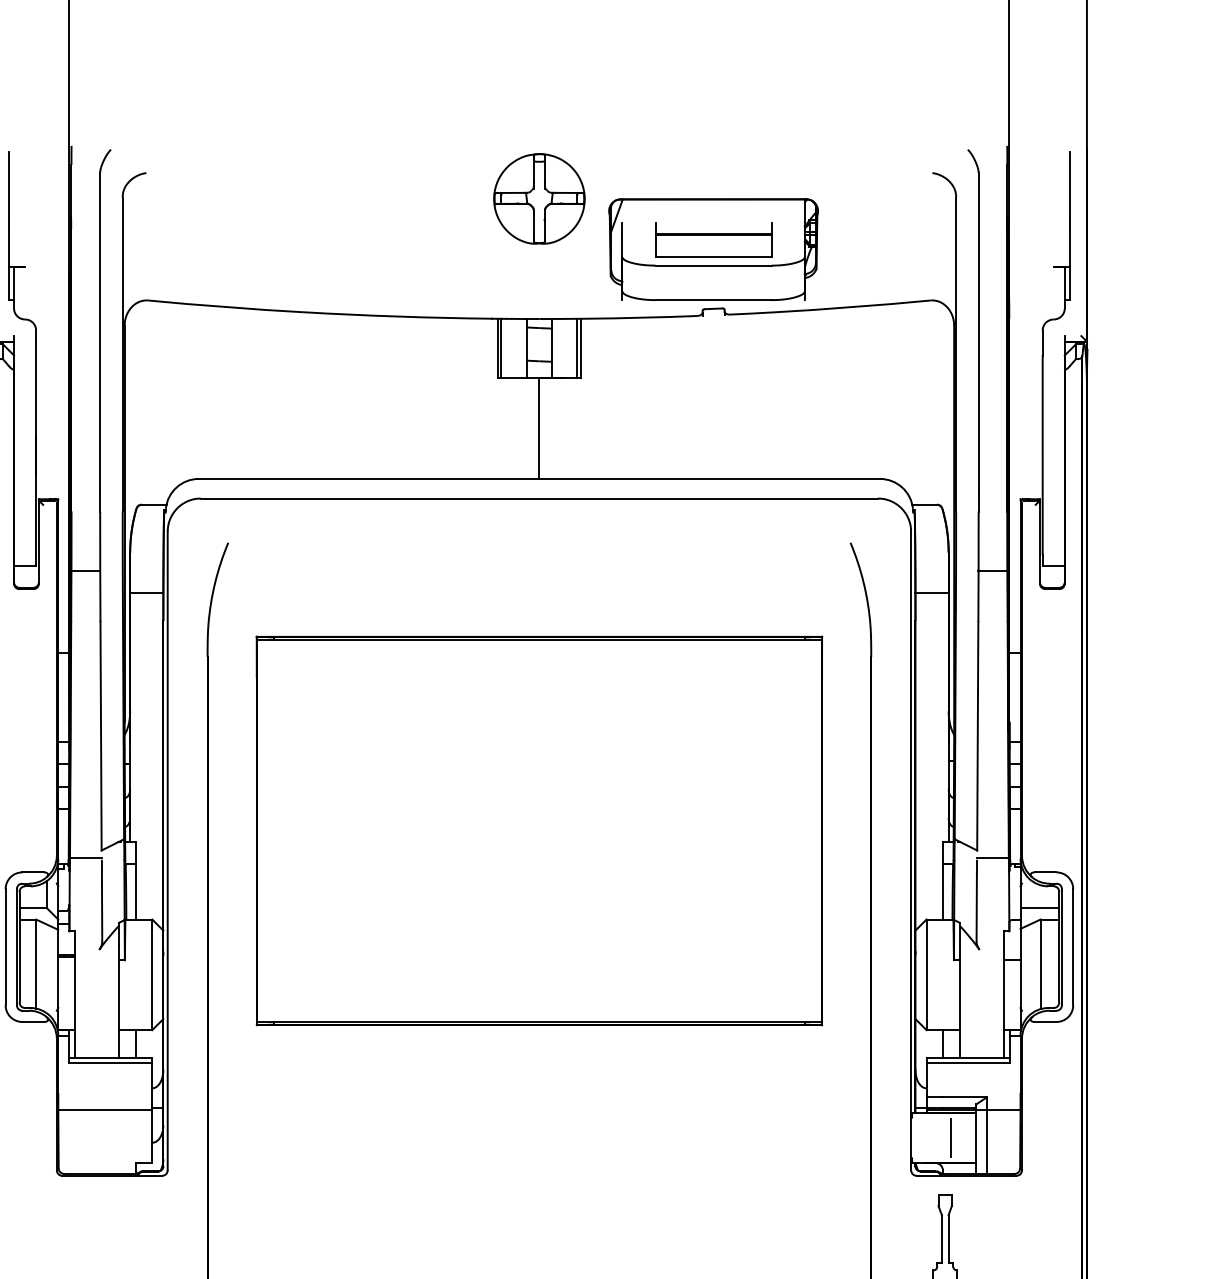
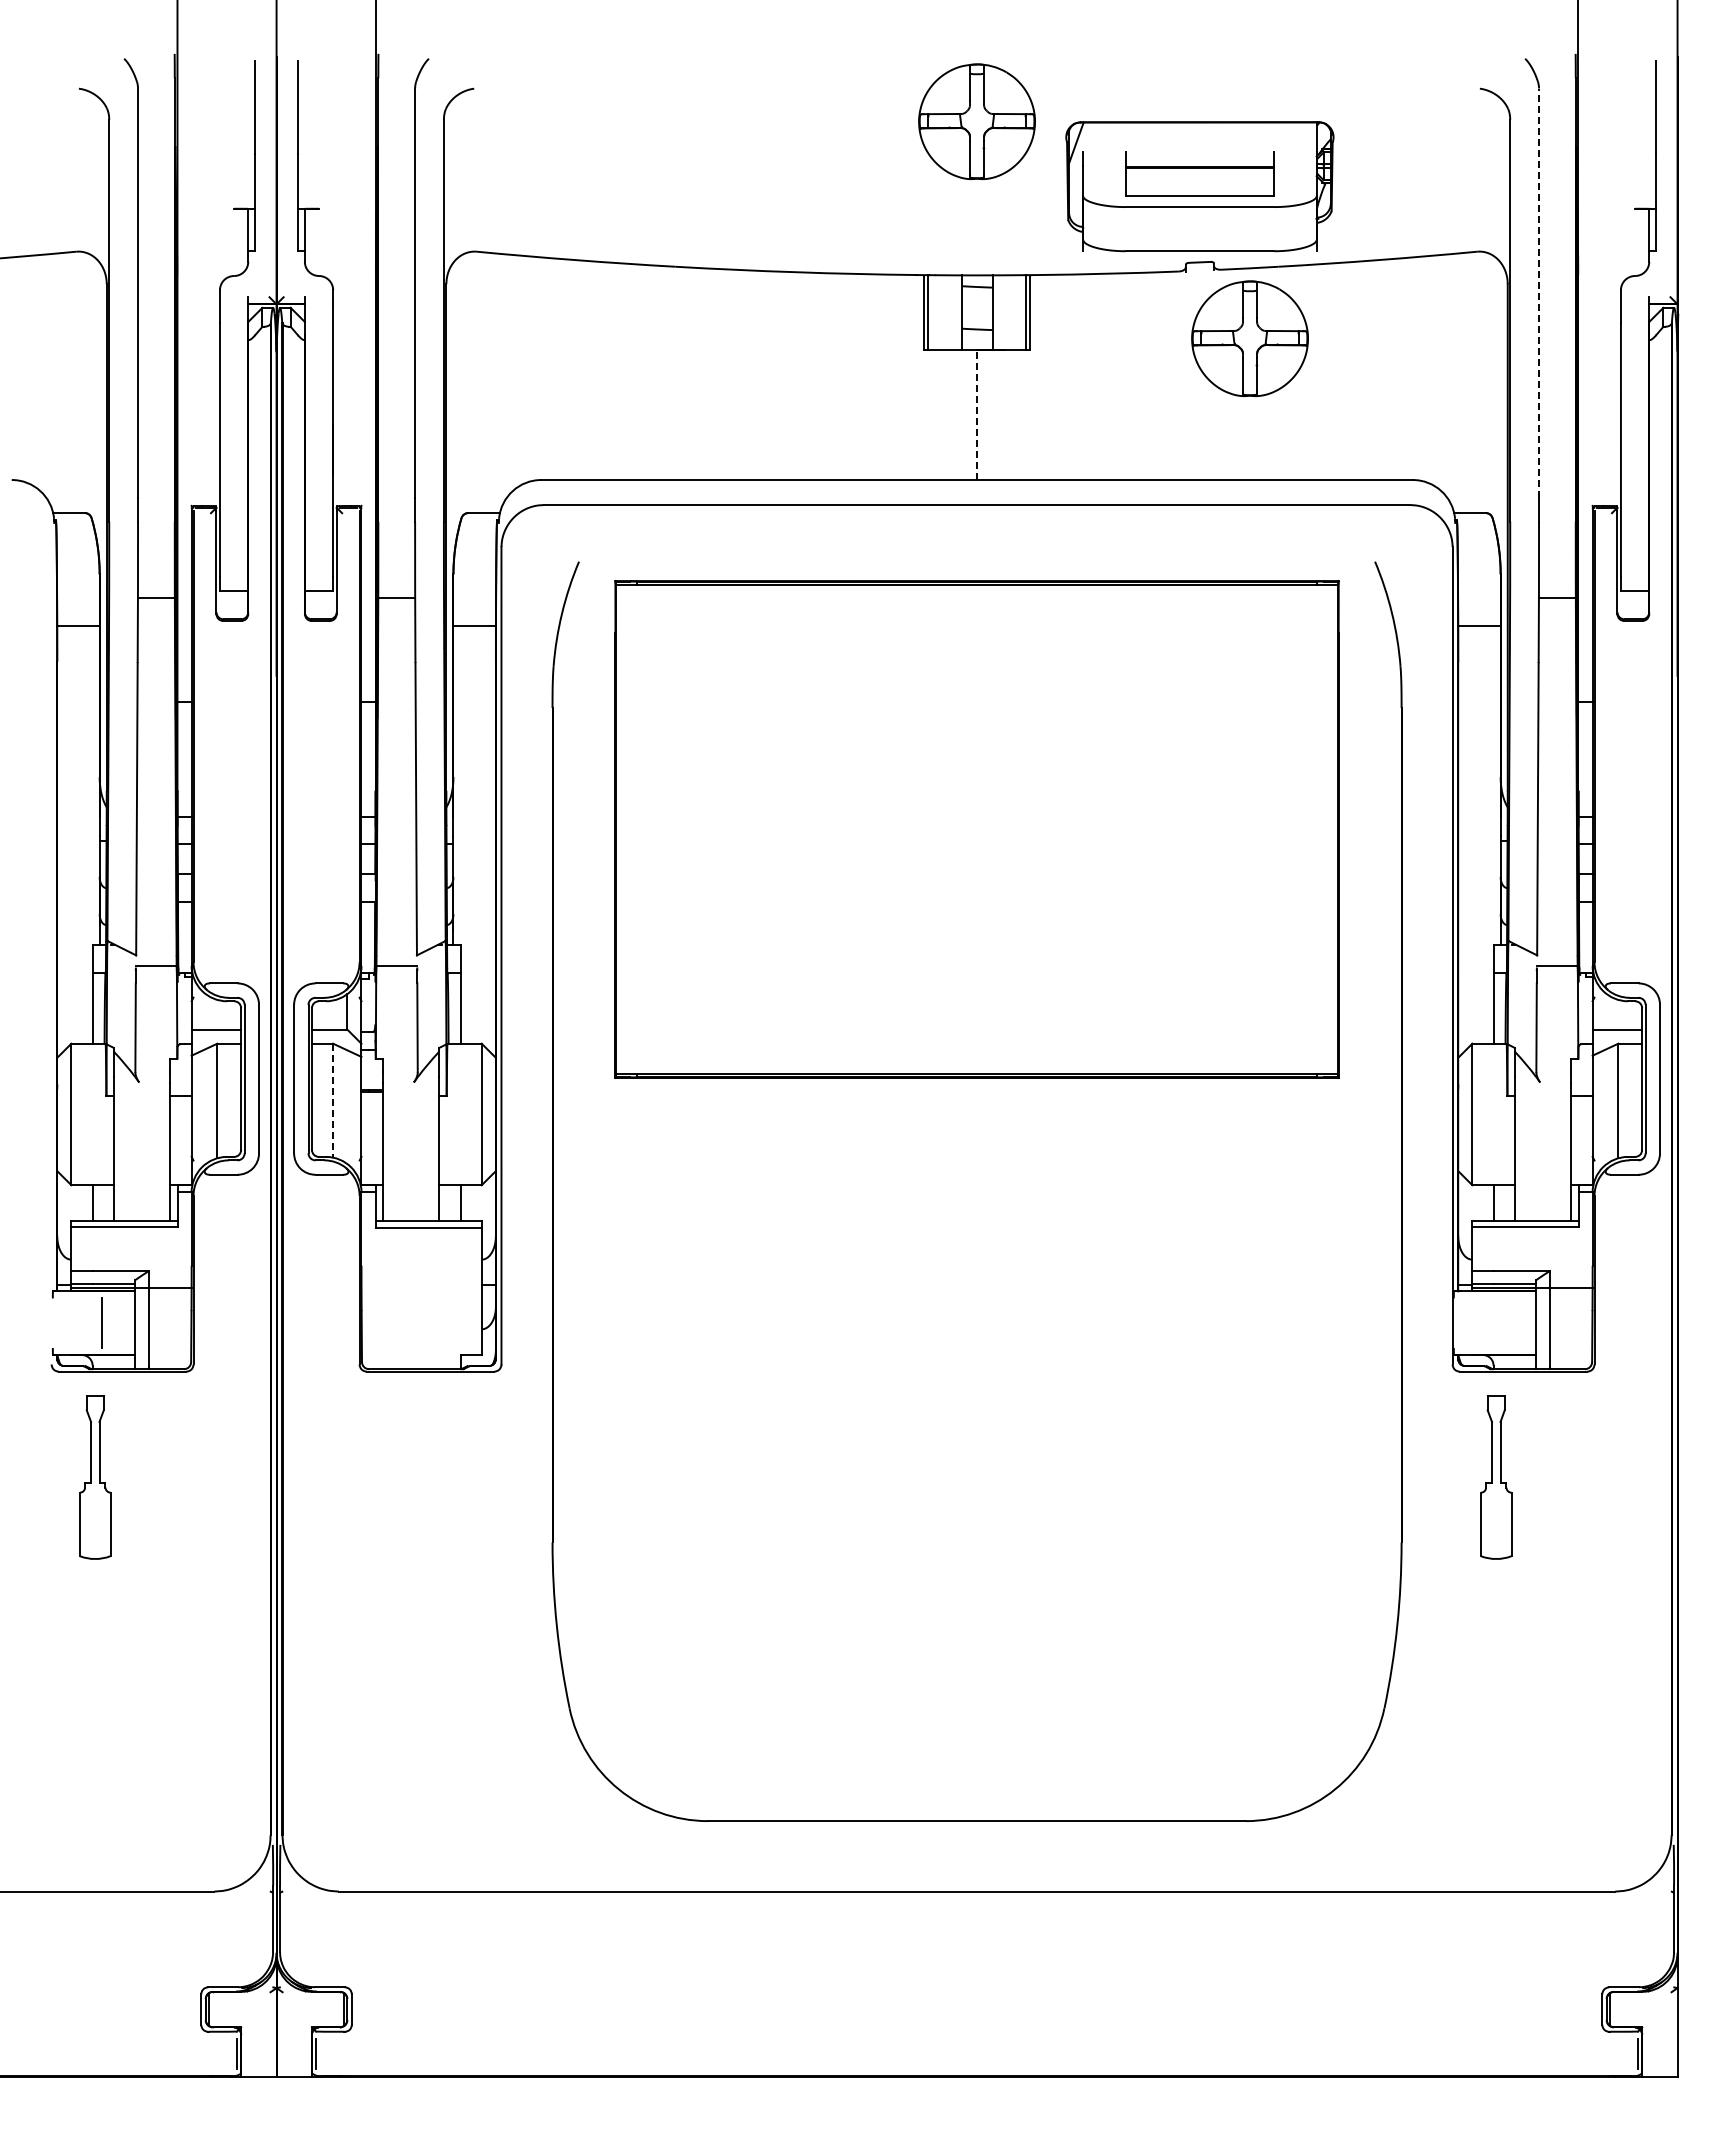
line: (979, 333) -> (1539, 293), solid -> dashed
part: (752, 368) -> (1249, 338), added
line: (539, 428) -> (977, 415), solid -> dashed
part: (538, 831) -> (976, 829), moved
line: (36, 963) -> (333, 1100), solid -> dashed
line: (105, 1110) -> (421, 1287), removed
line: (950, 1137) -> (1503, 1322), removed

